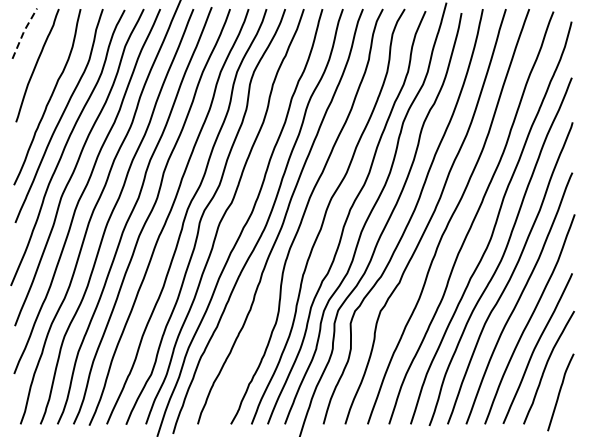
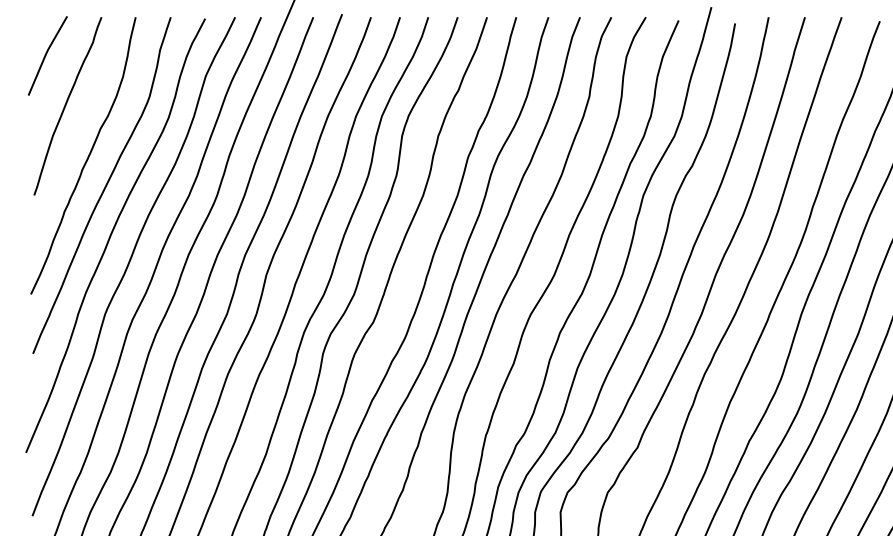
line: (23, 32) -> (45, 54), dashed -> solid

